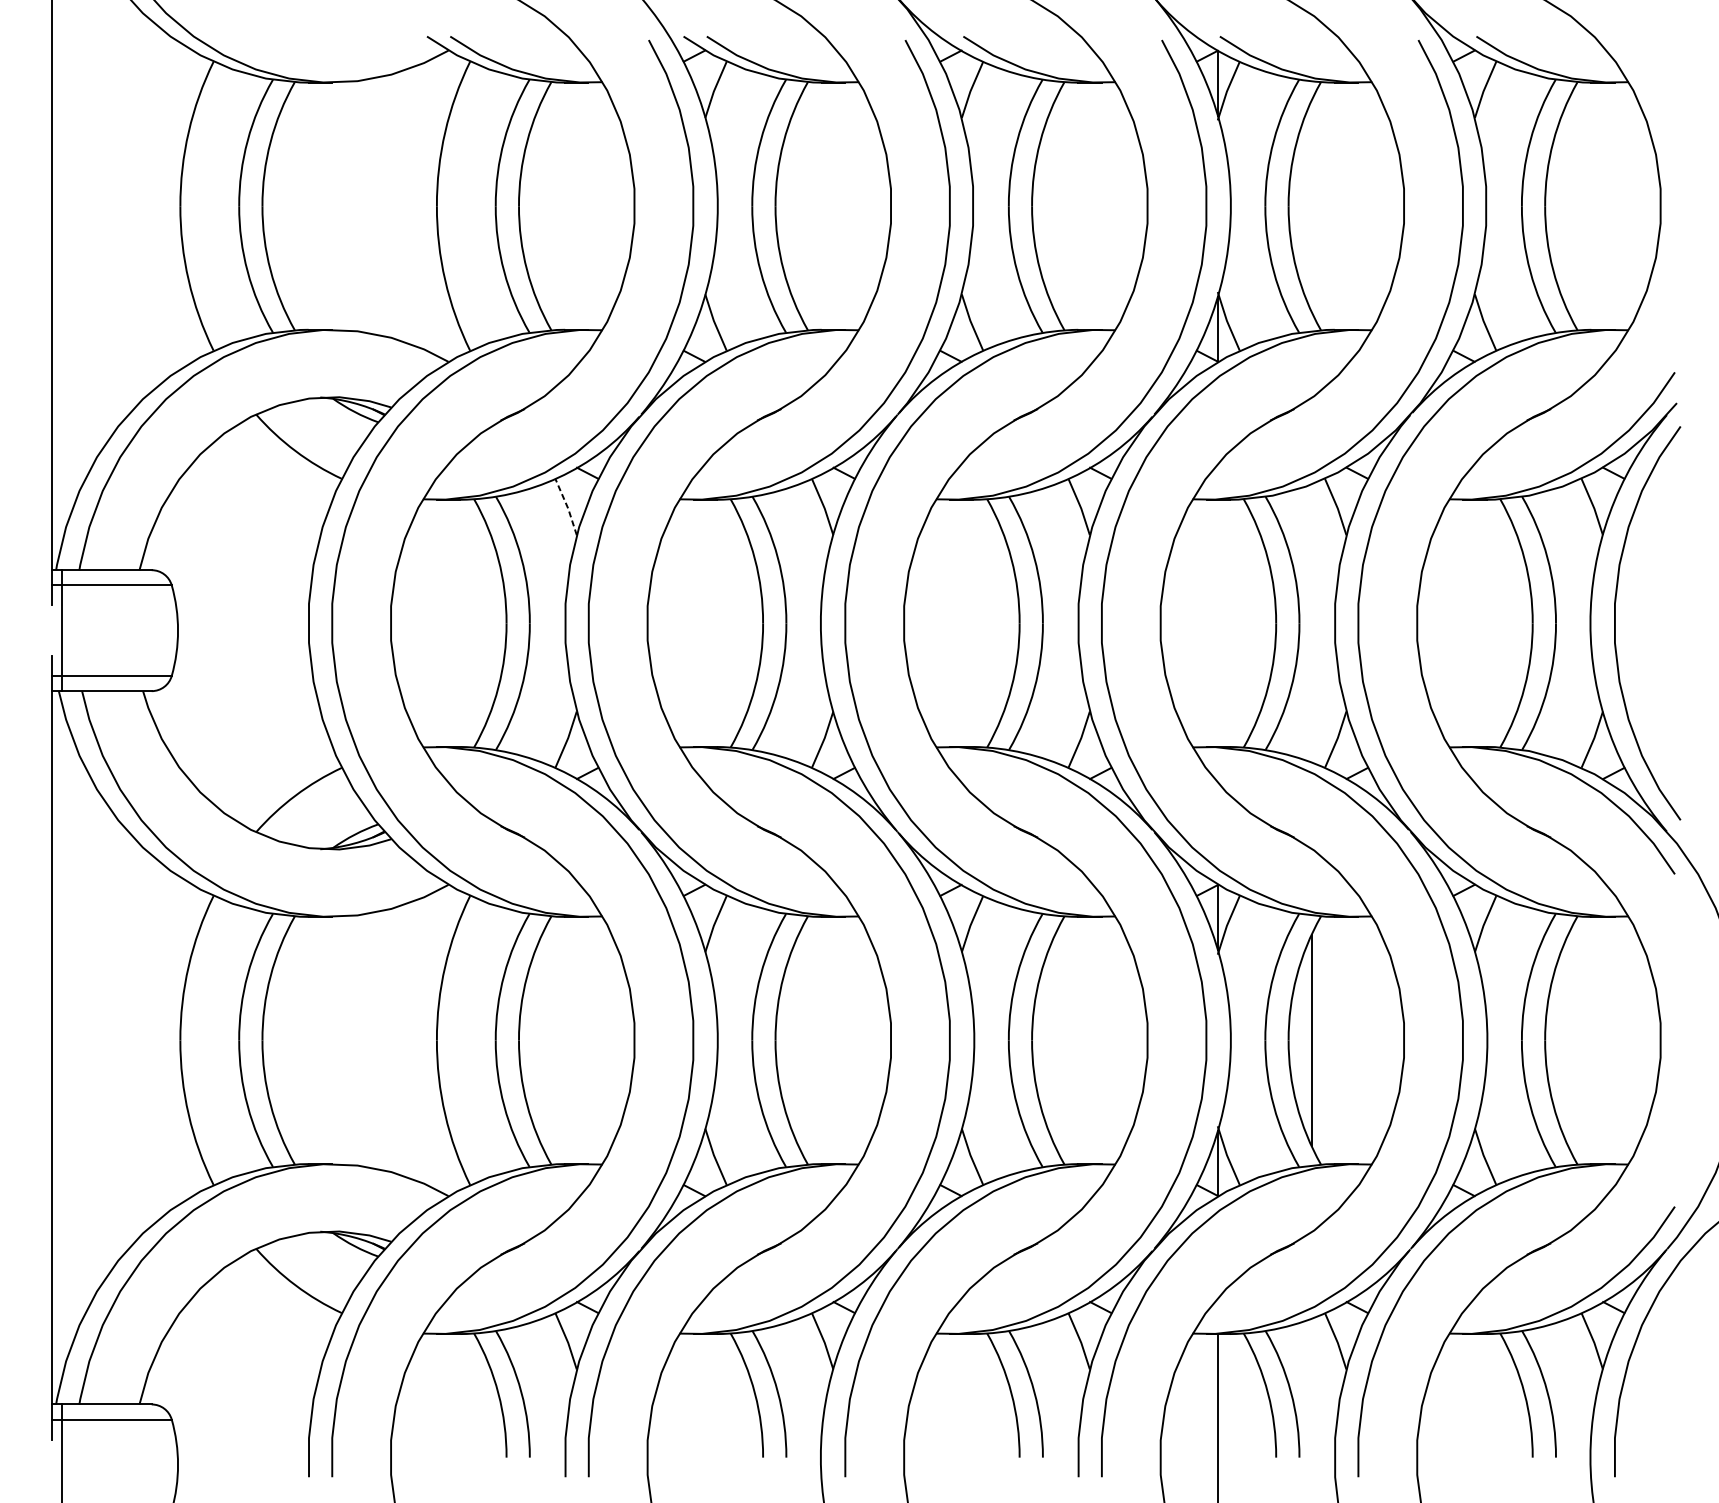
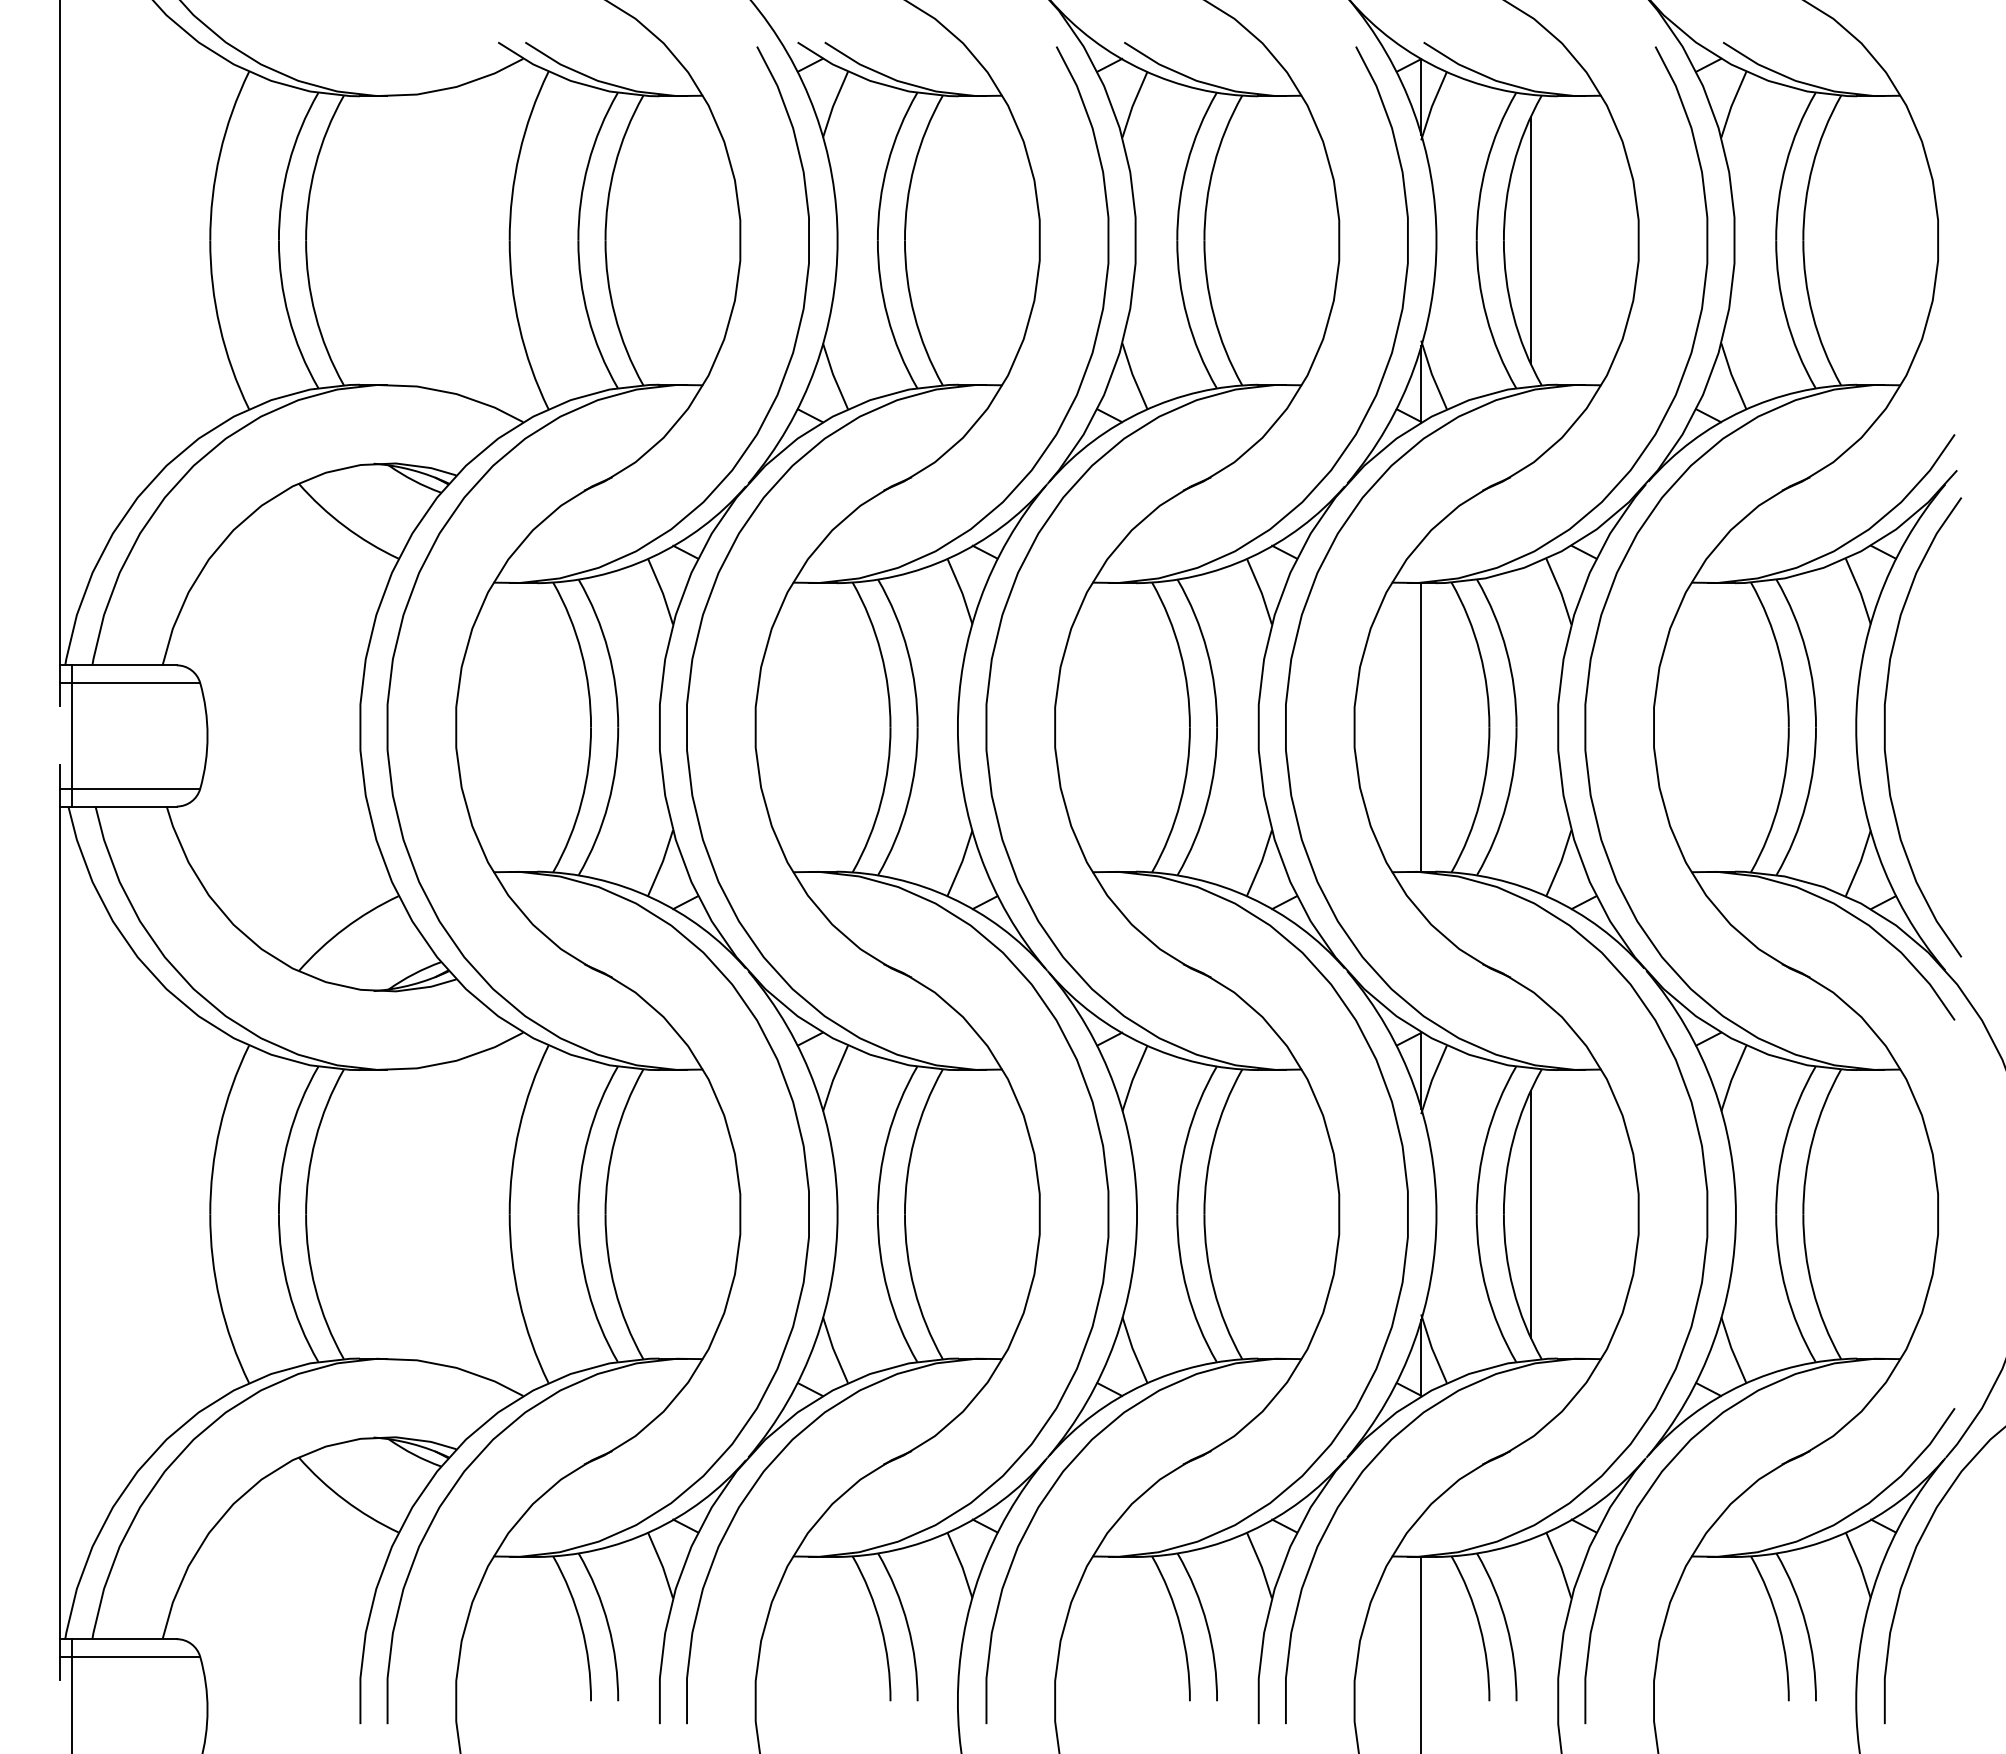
line: (1311, 206) -> (1530, 240), added
line: (567, 506) -> (662, 591), dashed -> solid
line: (1218, 623) -> (1421, 727), added

